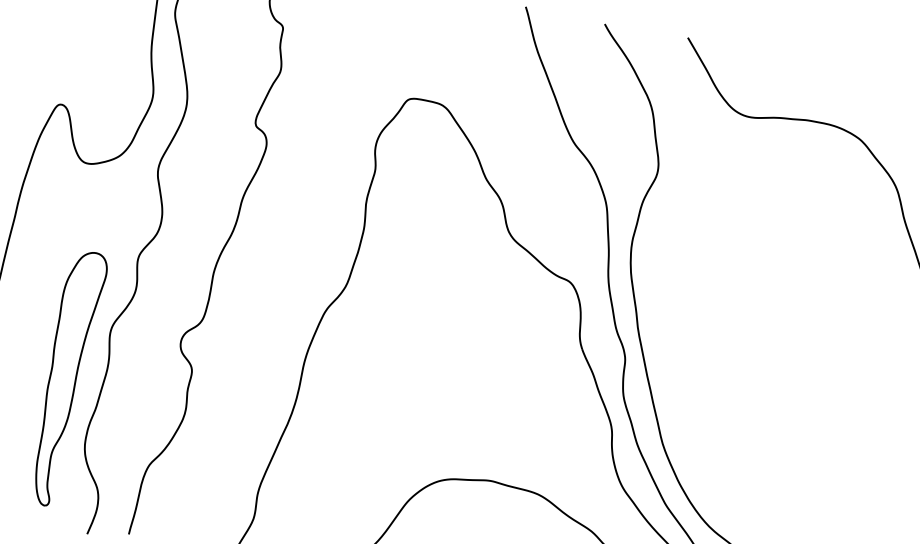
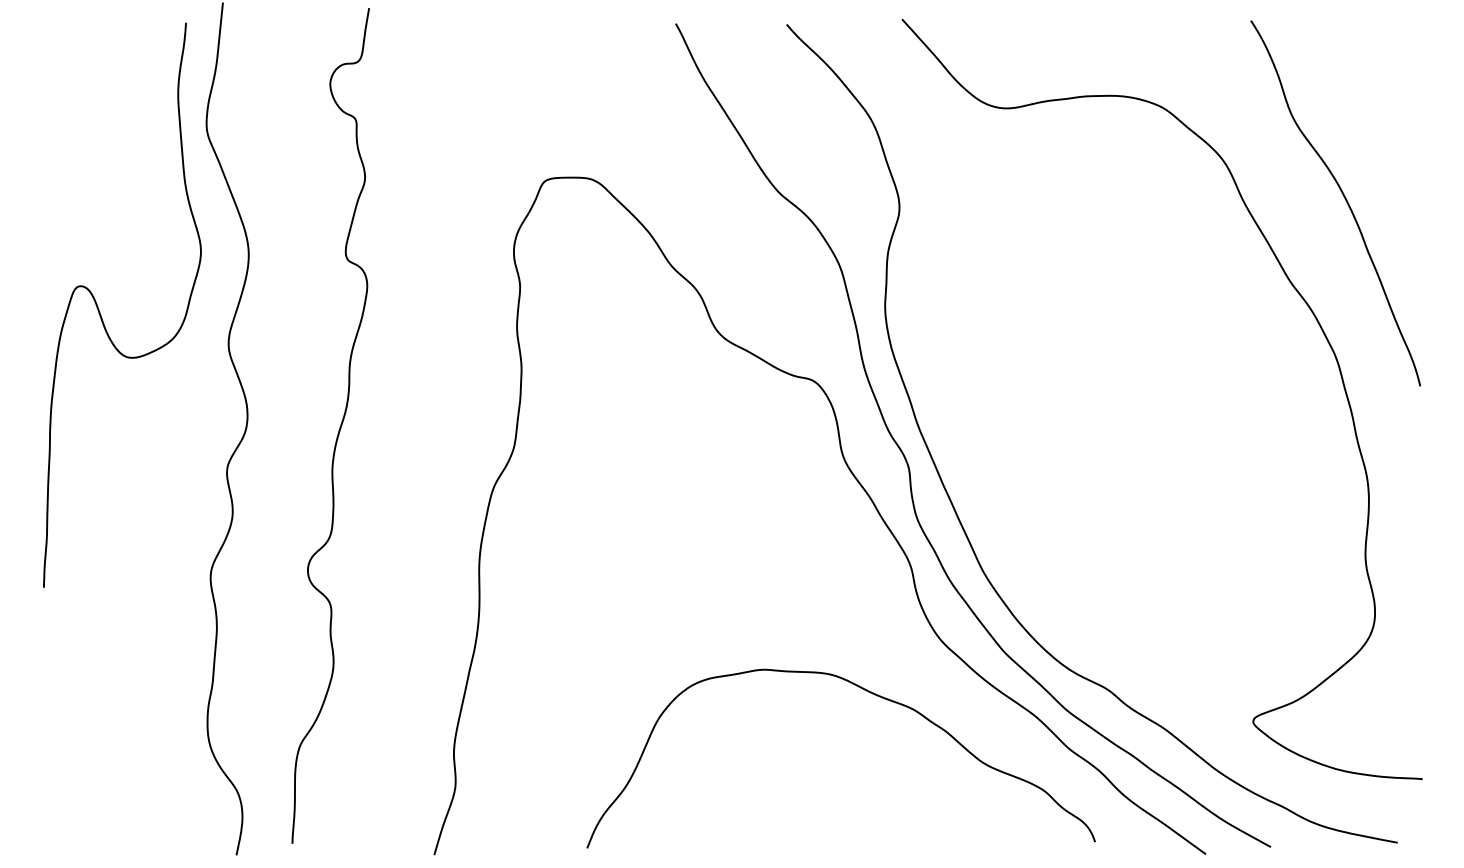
part: (65, 377) -> (162, 651), removed

